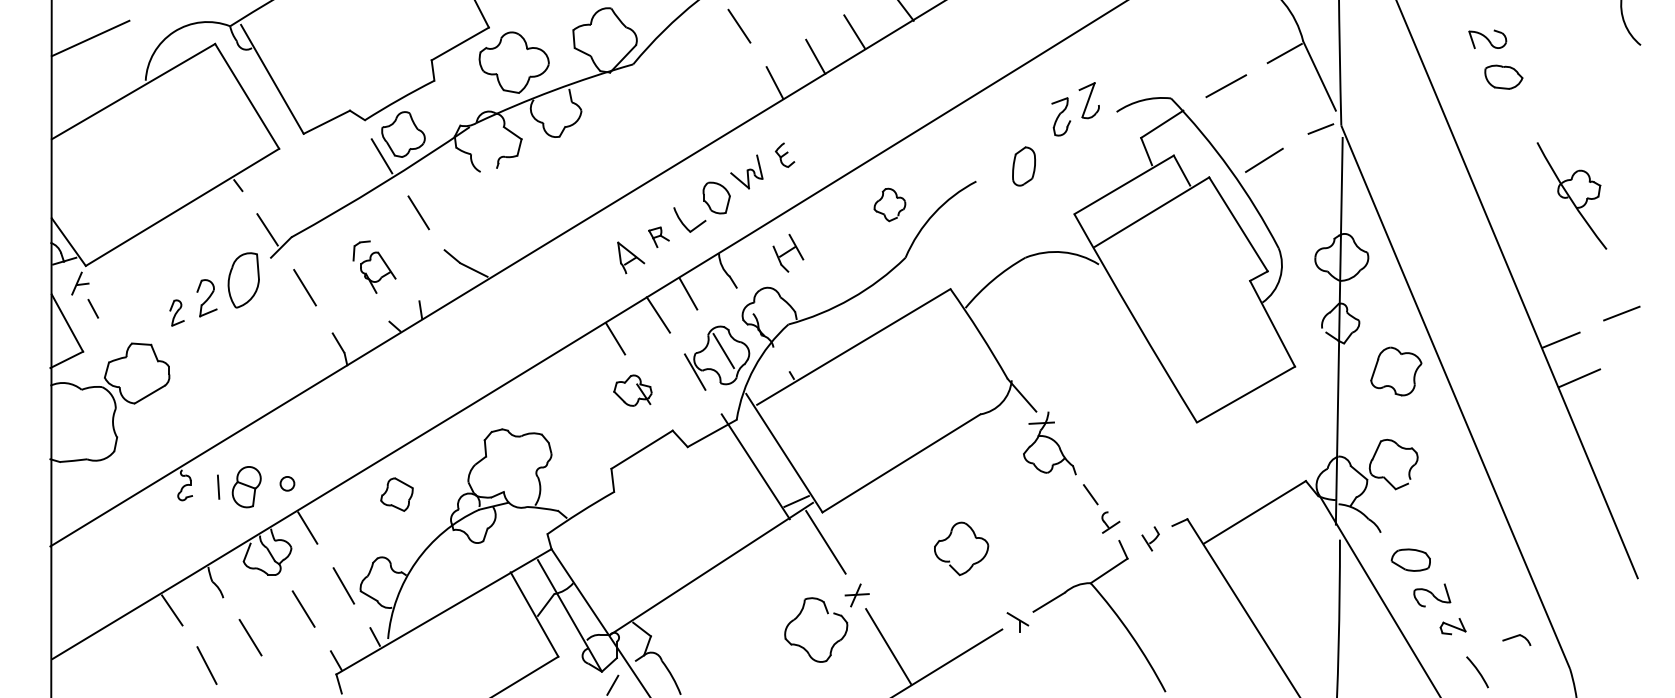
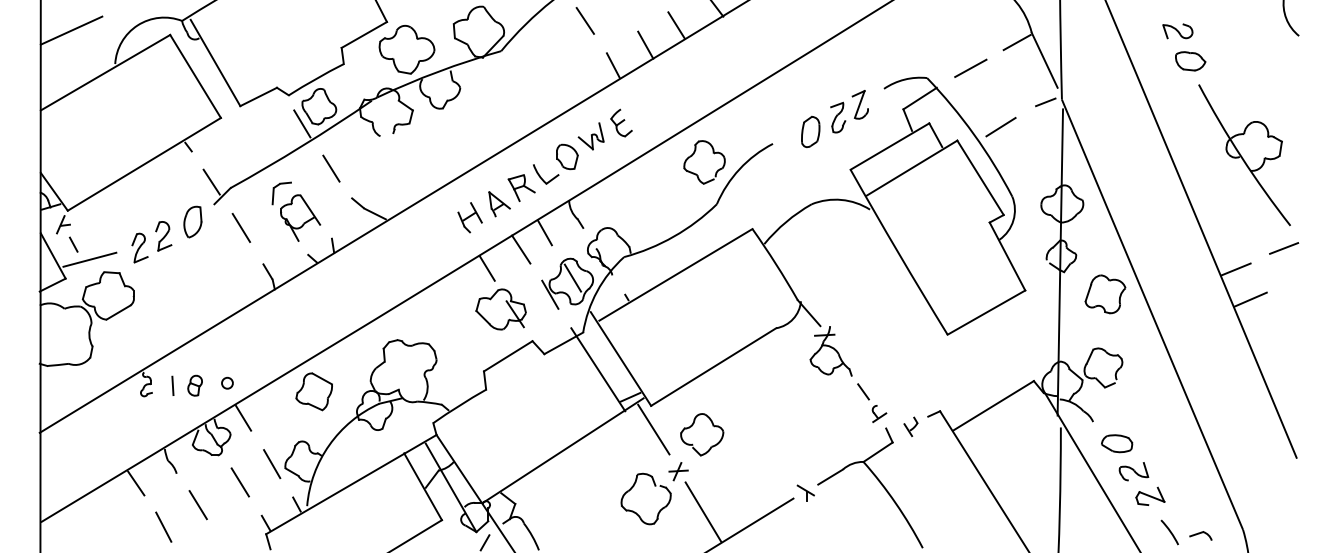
part: (1083, 110) -> (855, 112), moved
part: (785, 154) -> (621, 122), size x1.43
part: (1571, 196) -> (1244, 155), size x1.67
part: (889, 205) -> (704, 162), size x1.67
part: (658, 236) -> (521, 187), size x1.67
part: (787, 253) -> (469, 217), moved
part: (374, 266) -> (296, 211), size x1.43
part: (243, 279) -> (192, 221), size x0.71
part: (176, 312) -> (139, 247), size x1.43
line: (113, 327) -> (89, 259), added
part: (632, 390) -> (500, 309), size x1.67
part: (245, 486) -> (194, 385), size x0.62
part: (396, 494) -> (313, 391), size x1.43
part: (961, 548) -> (702, 434), moved
part: (1453, 625) -> (1150, 495), size x1.43
part: (1516, 639) -> (1200, 535), moved

